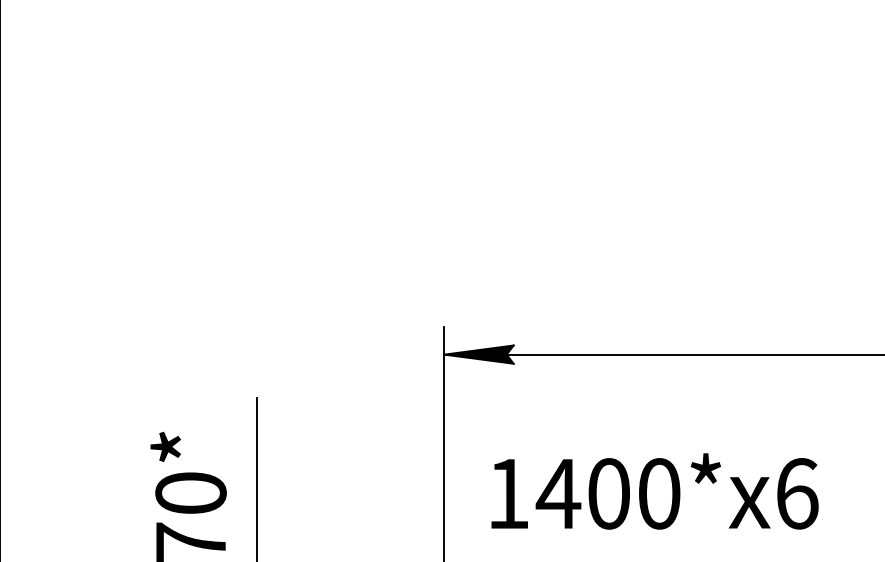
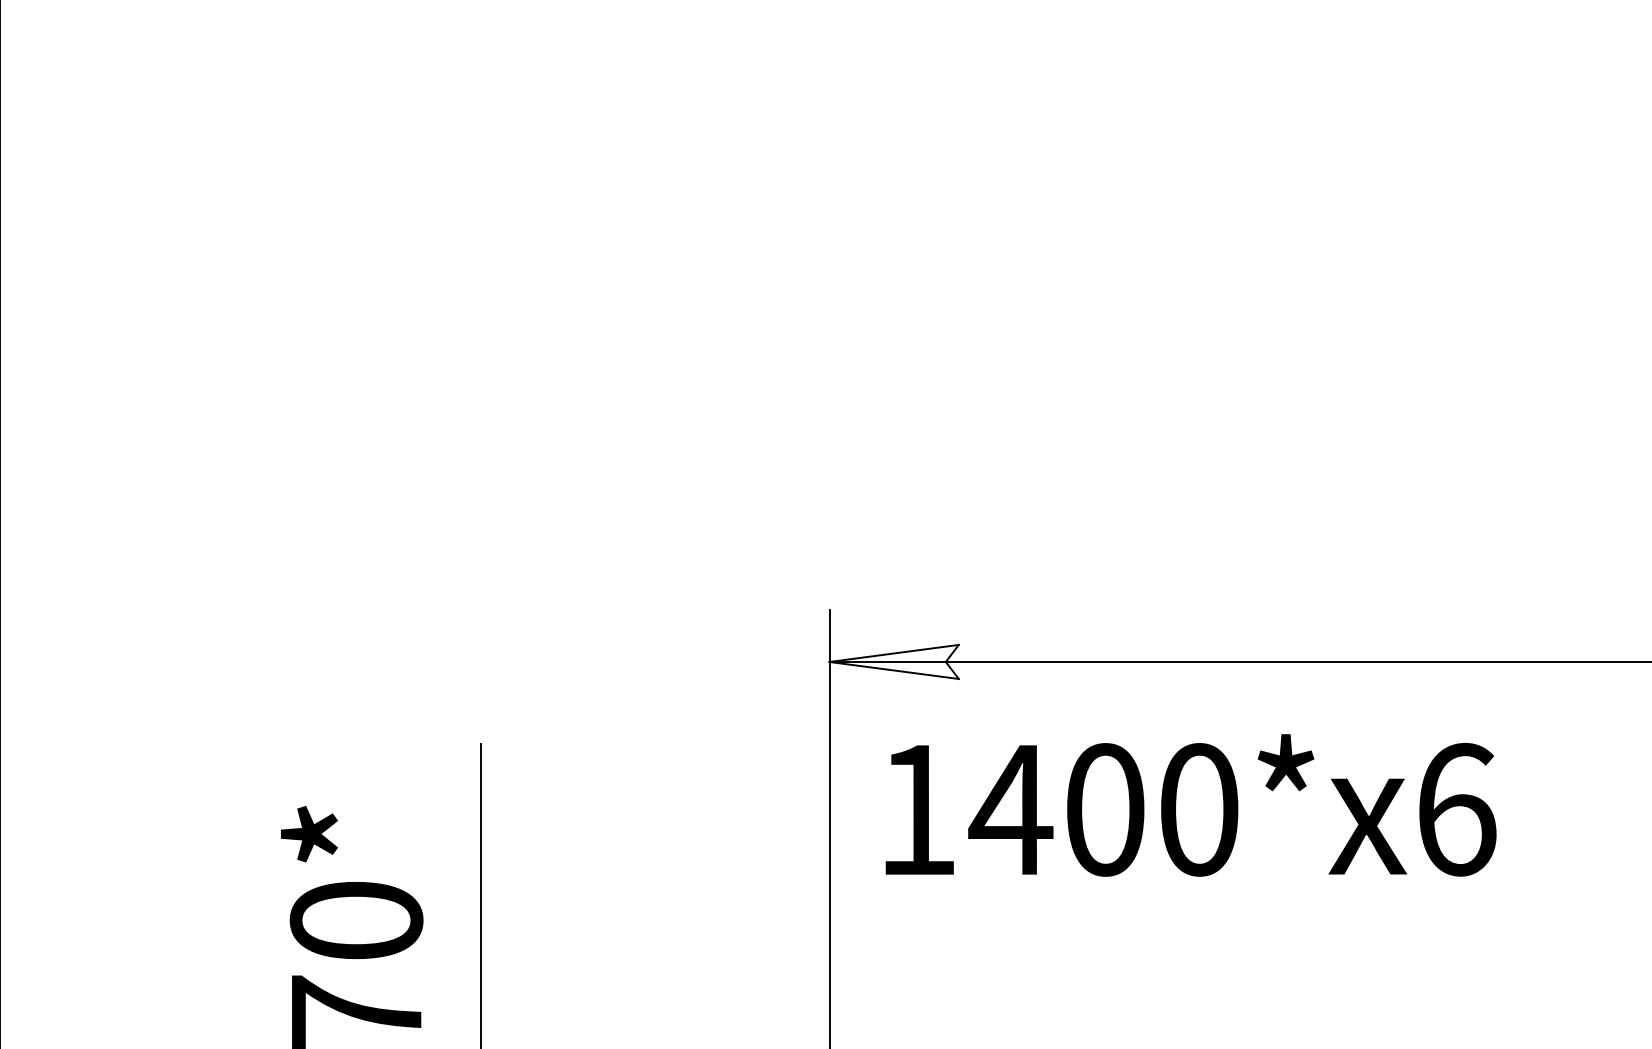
fill: (478, 354) -> (893, 661), removed
text: (654, 491) -> (1190, 805), moved

